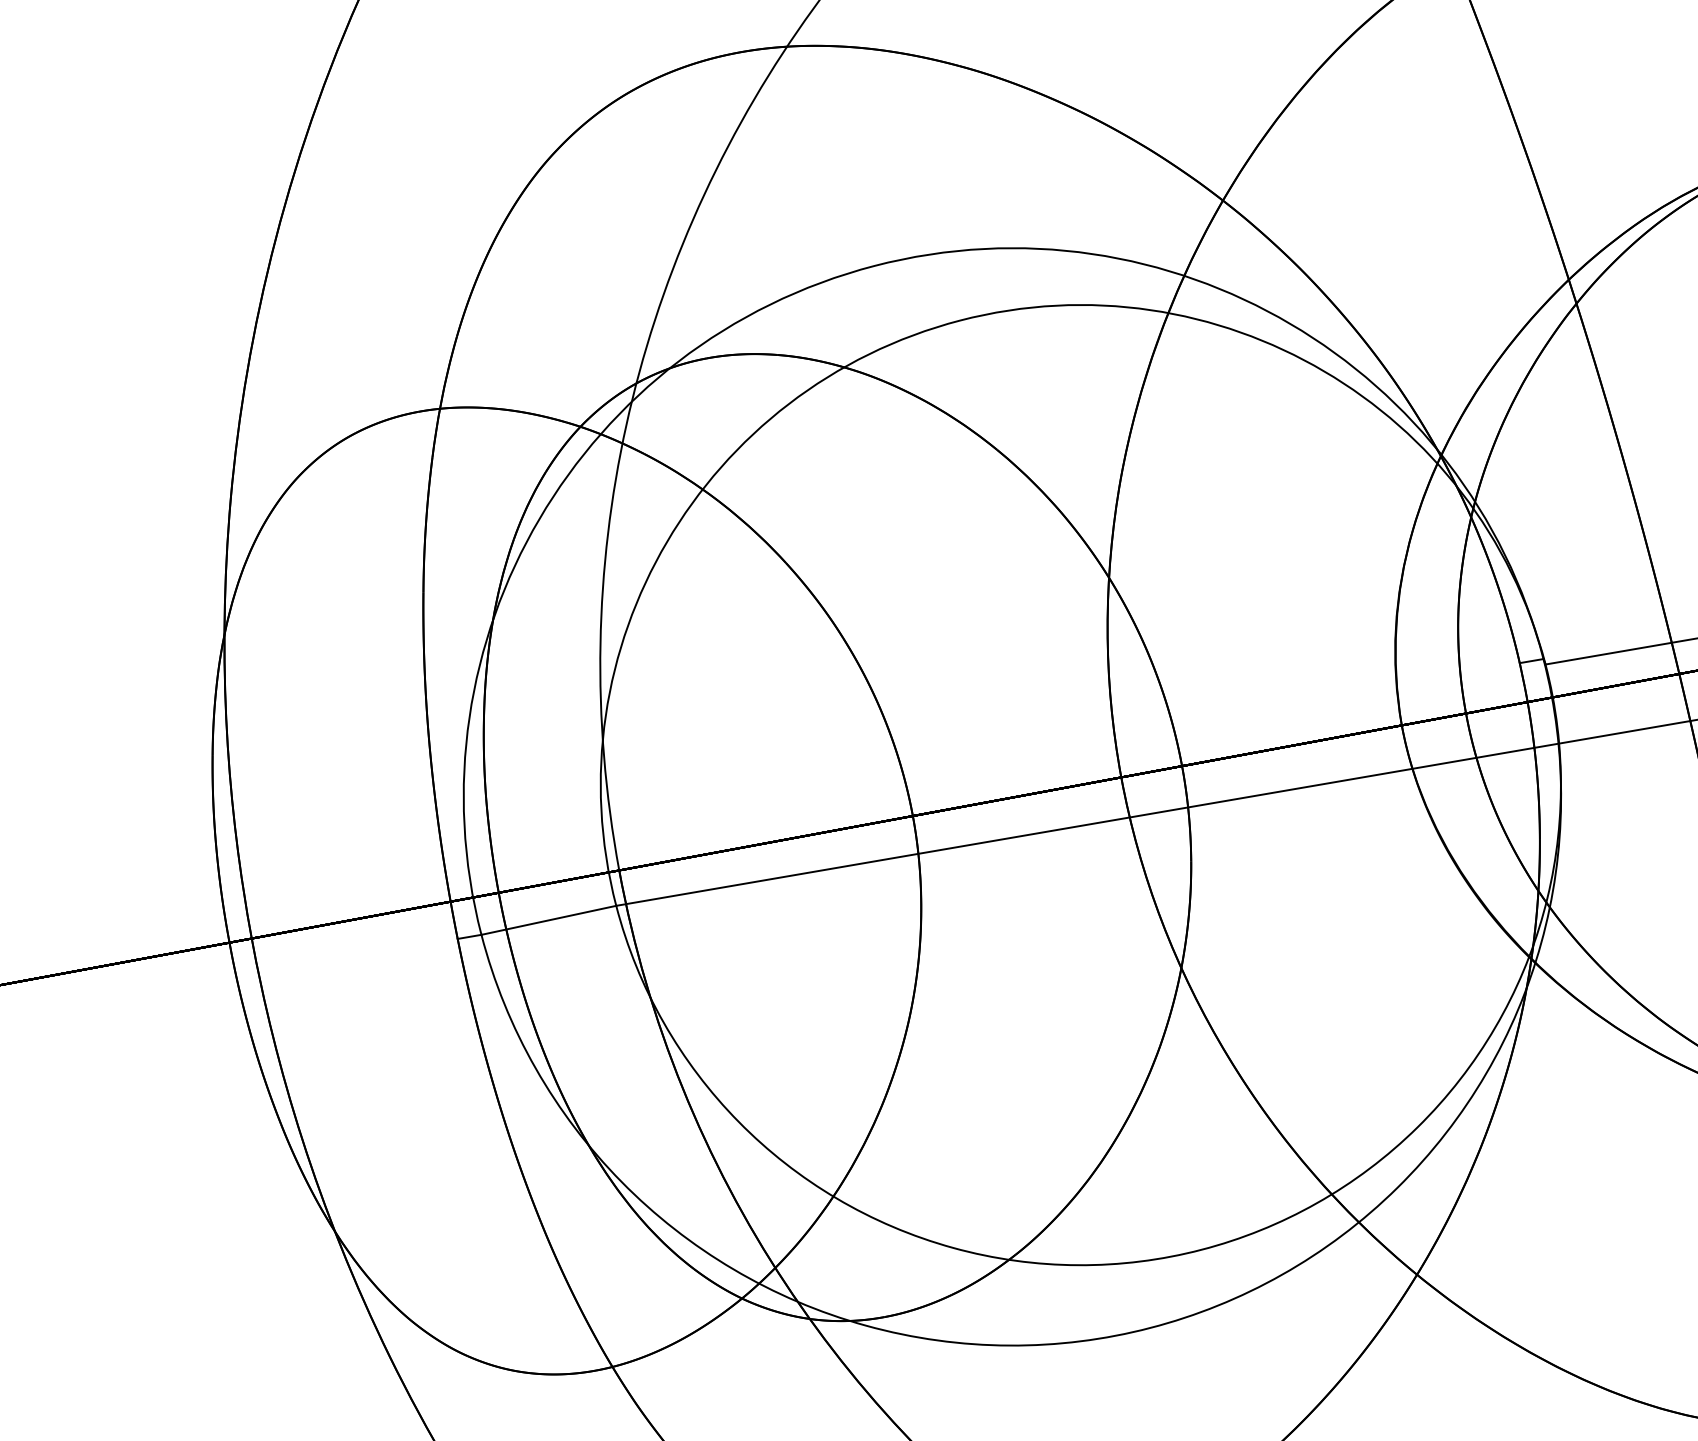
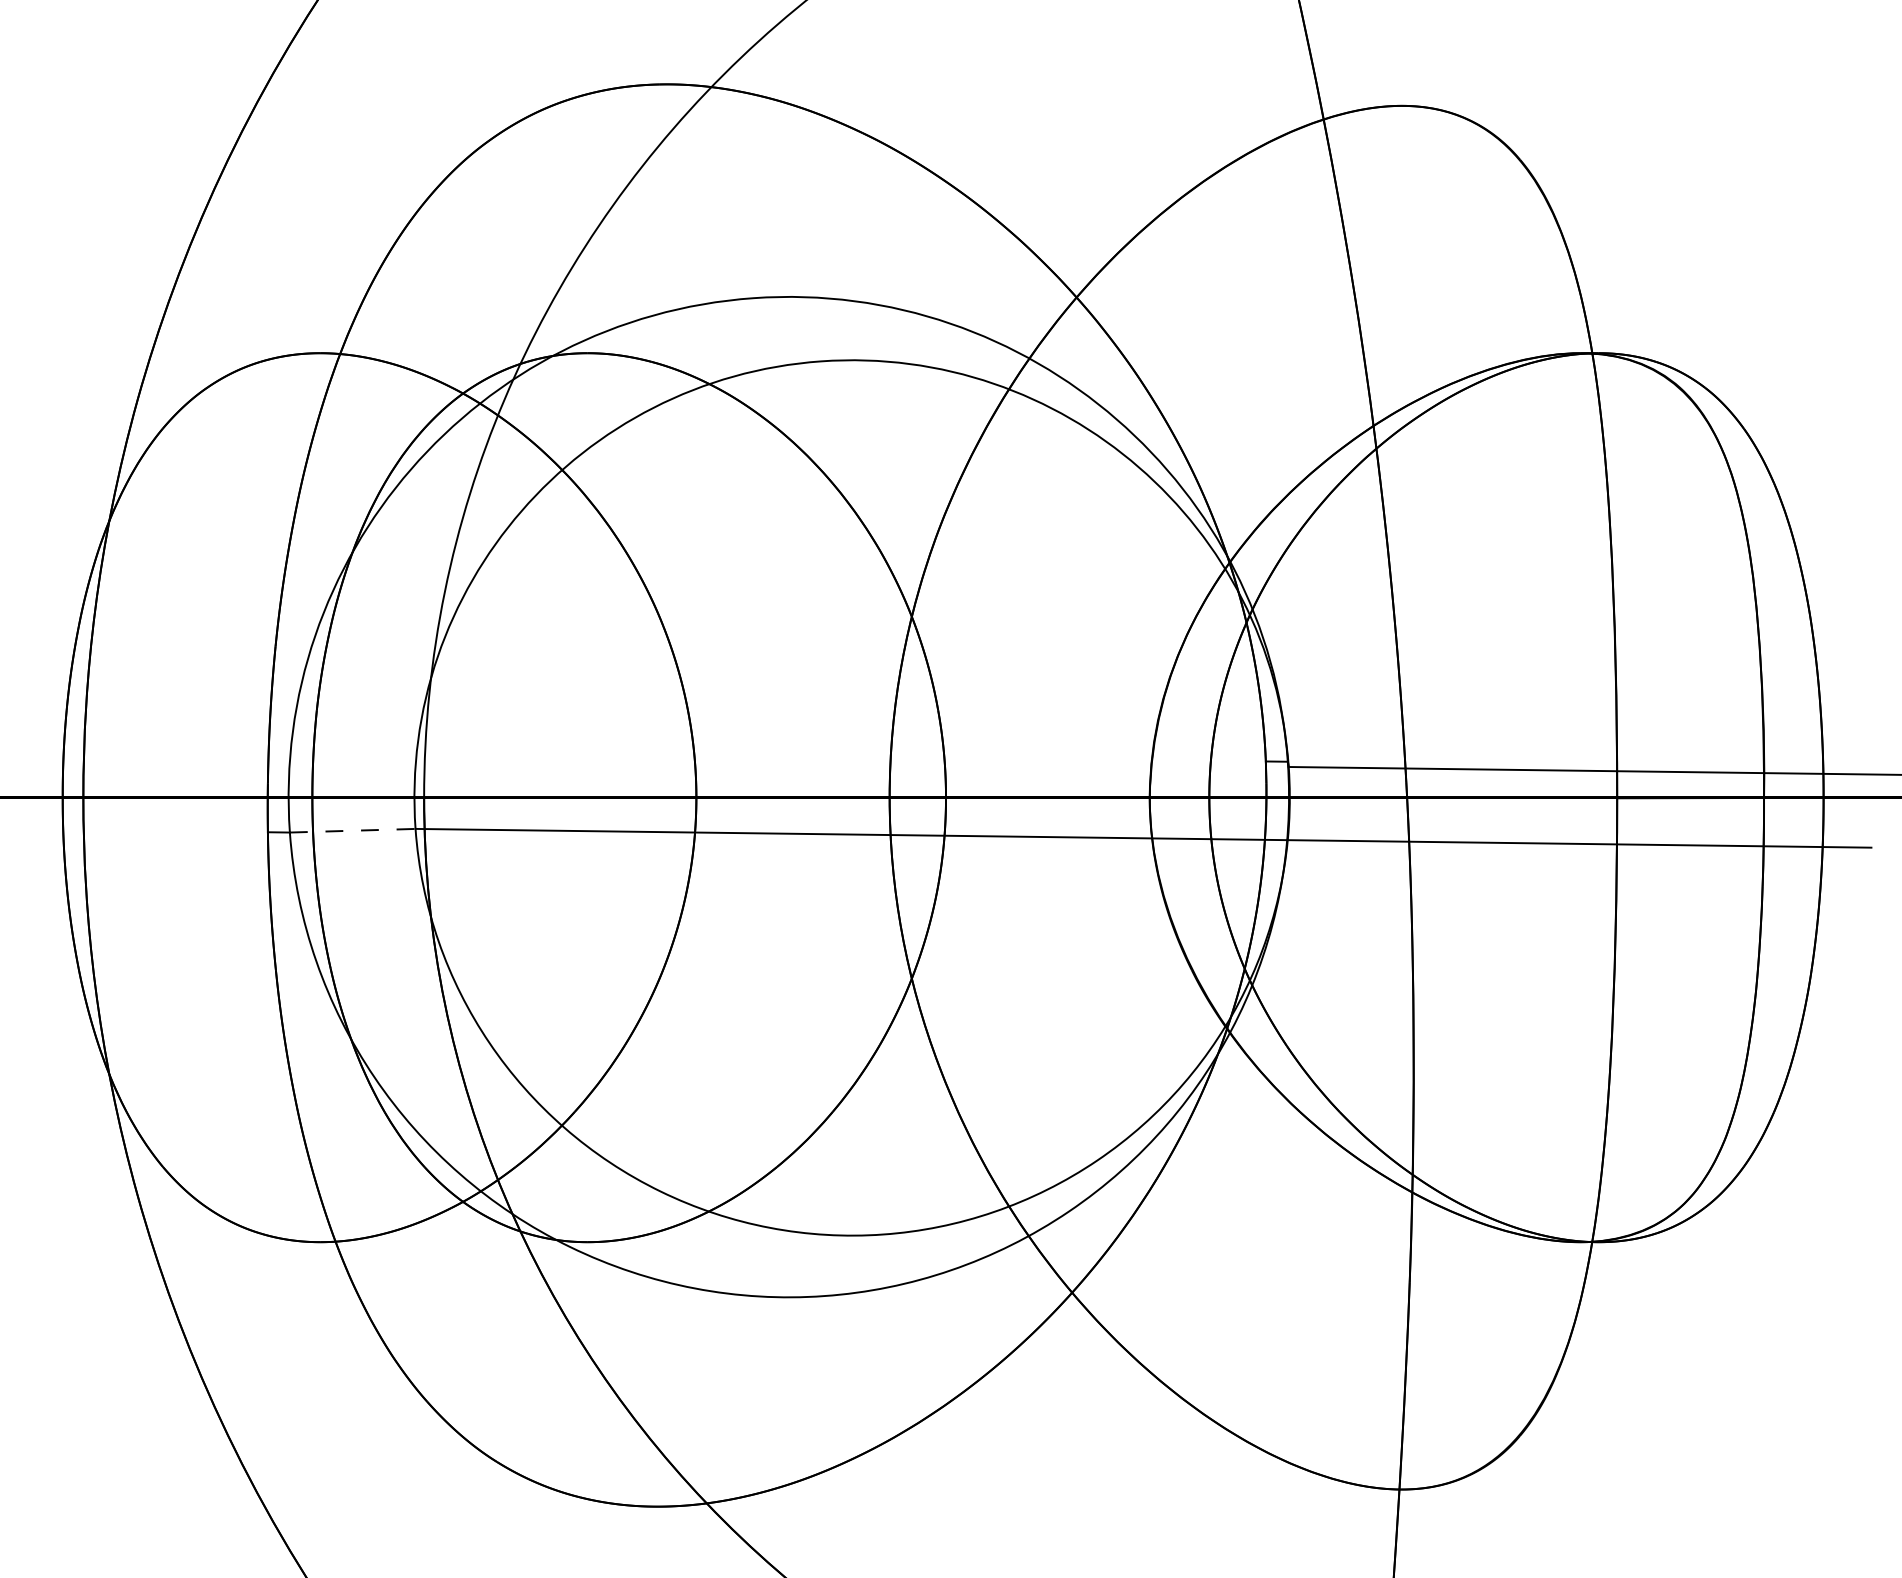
line: (548, 920) -> (352, 830), solid -> dashed

